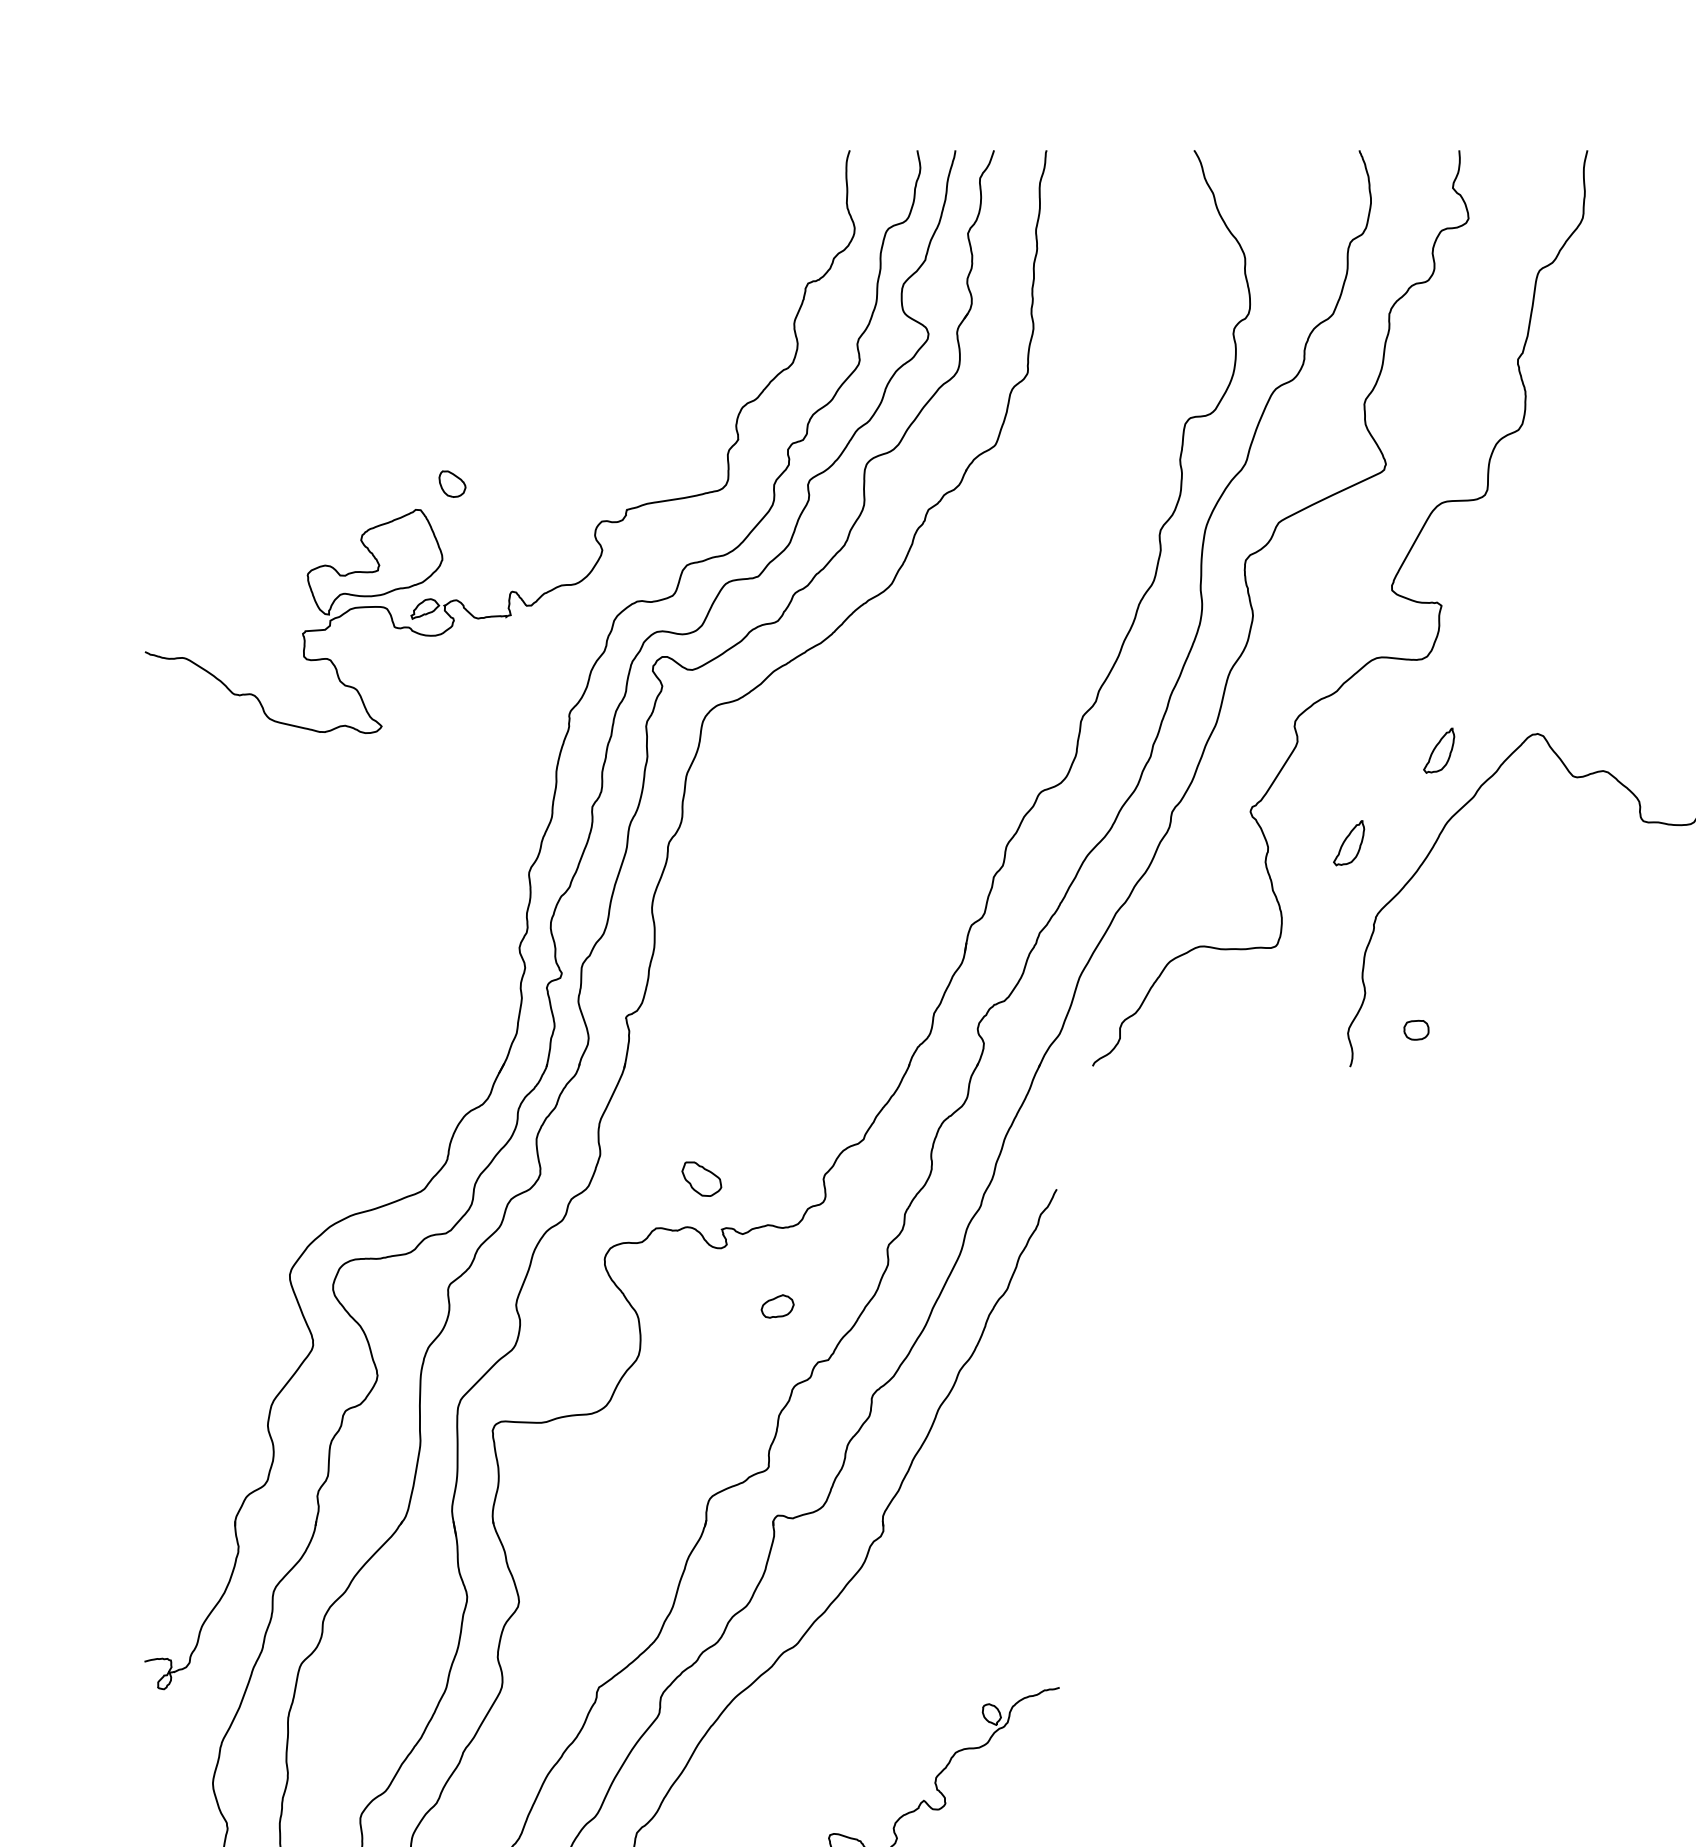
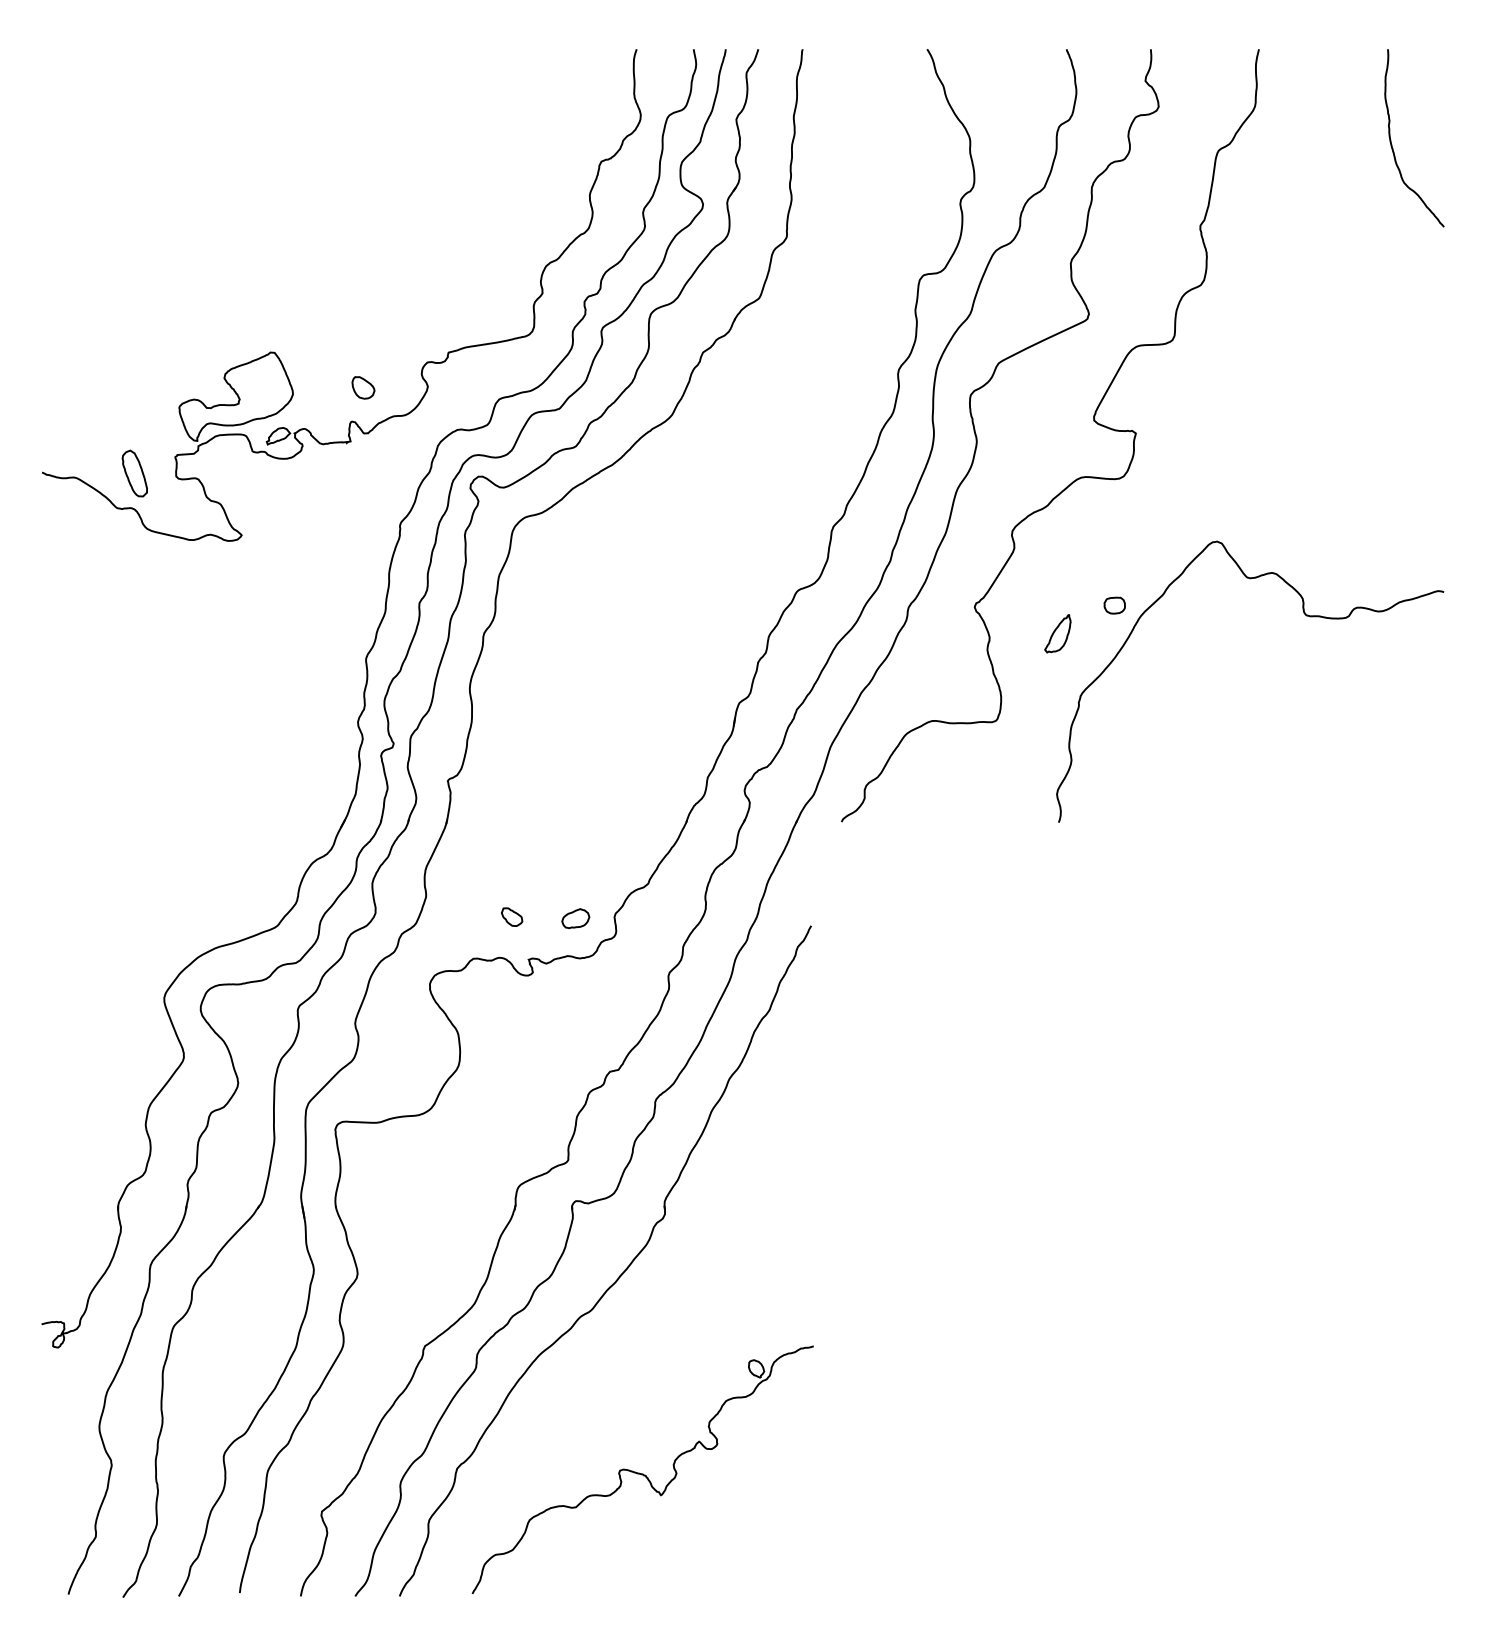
part: (452, 483) -> (363, 387), moved
part: (254, 653) -> (134, 473), added
part: (1438, 750) -> (1133, 555), removed
part: (1416, 1030) -> (1114, 605), moved
part: (702, 1178) -> (512, 916), size x0.62
part: (777, 1306) -> (575, 918), moved

